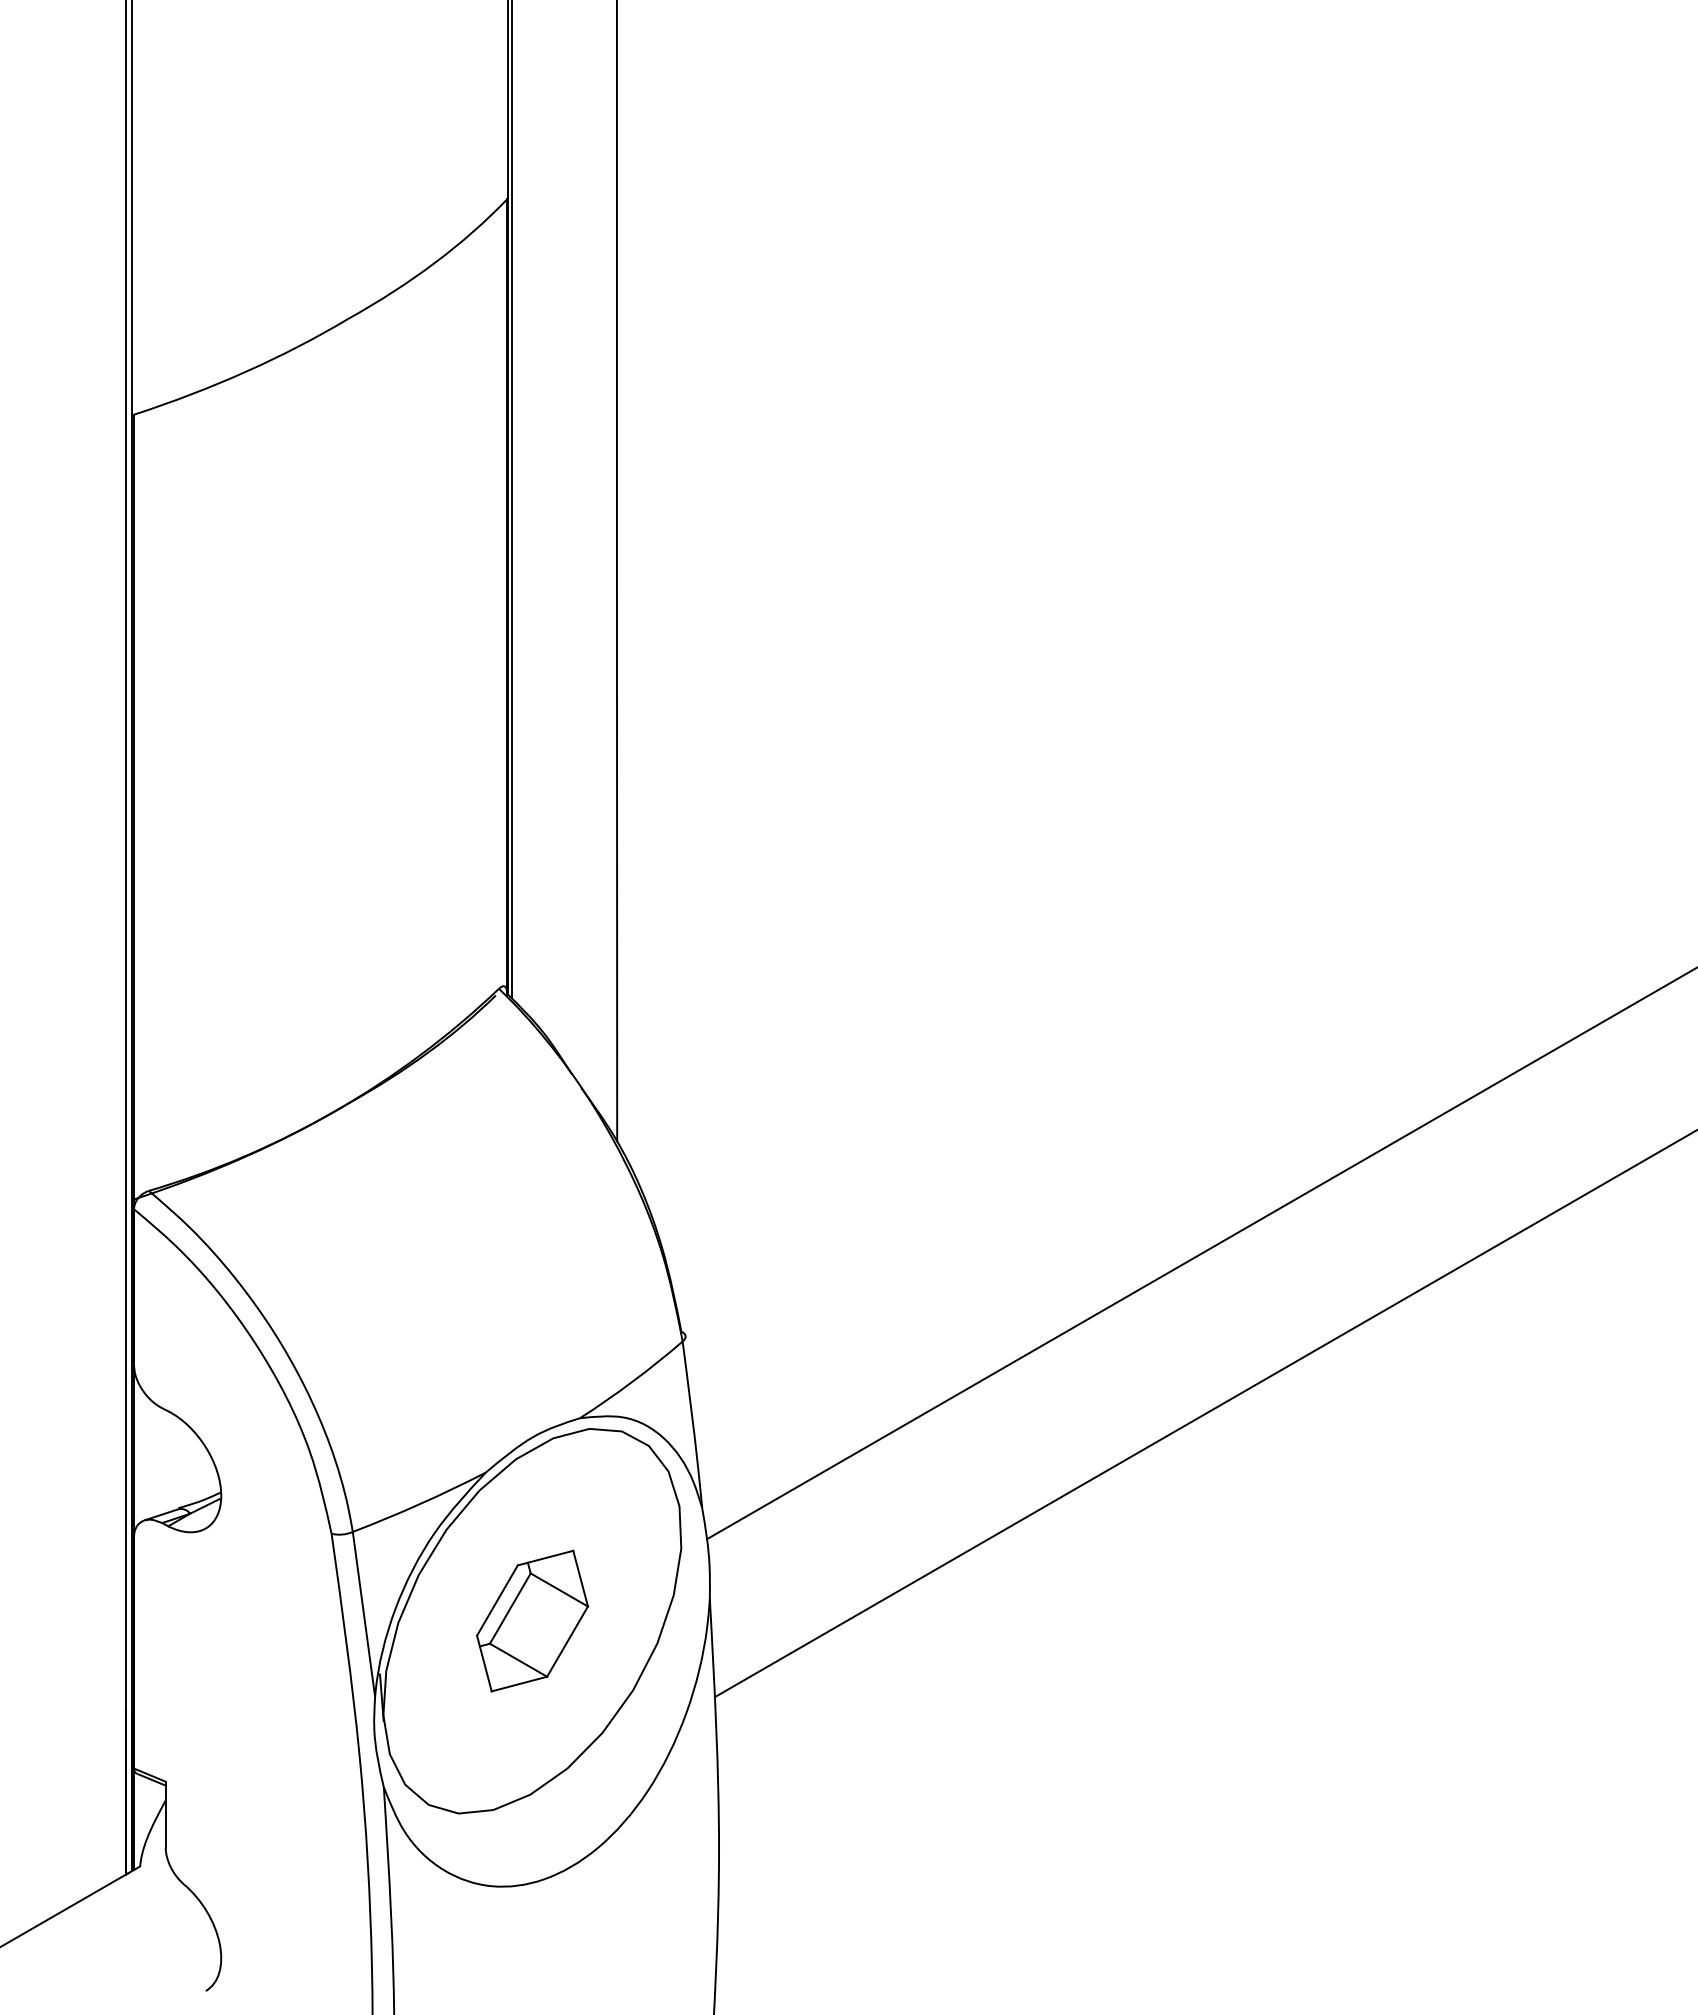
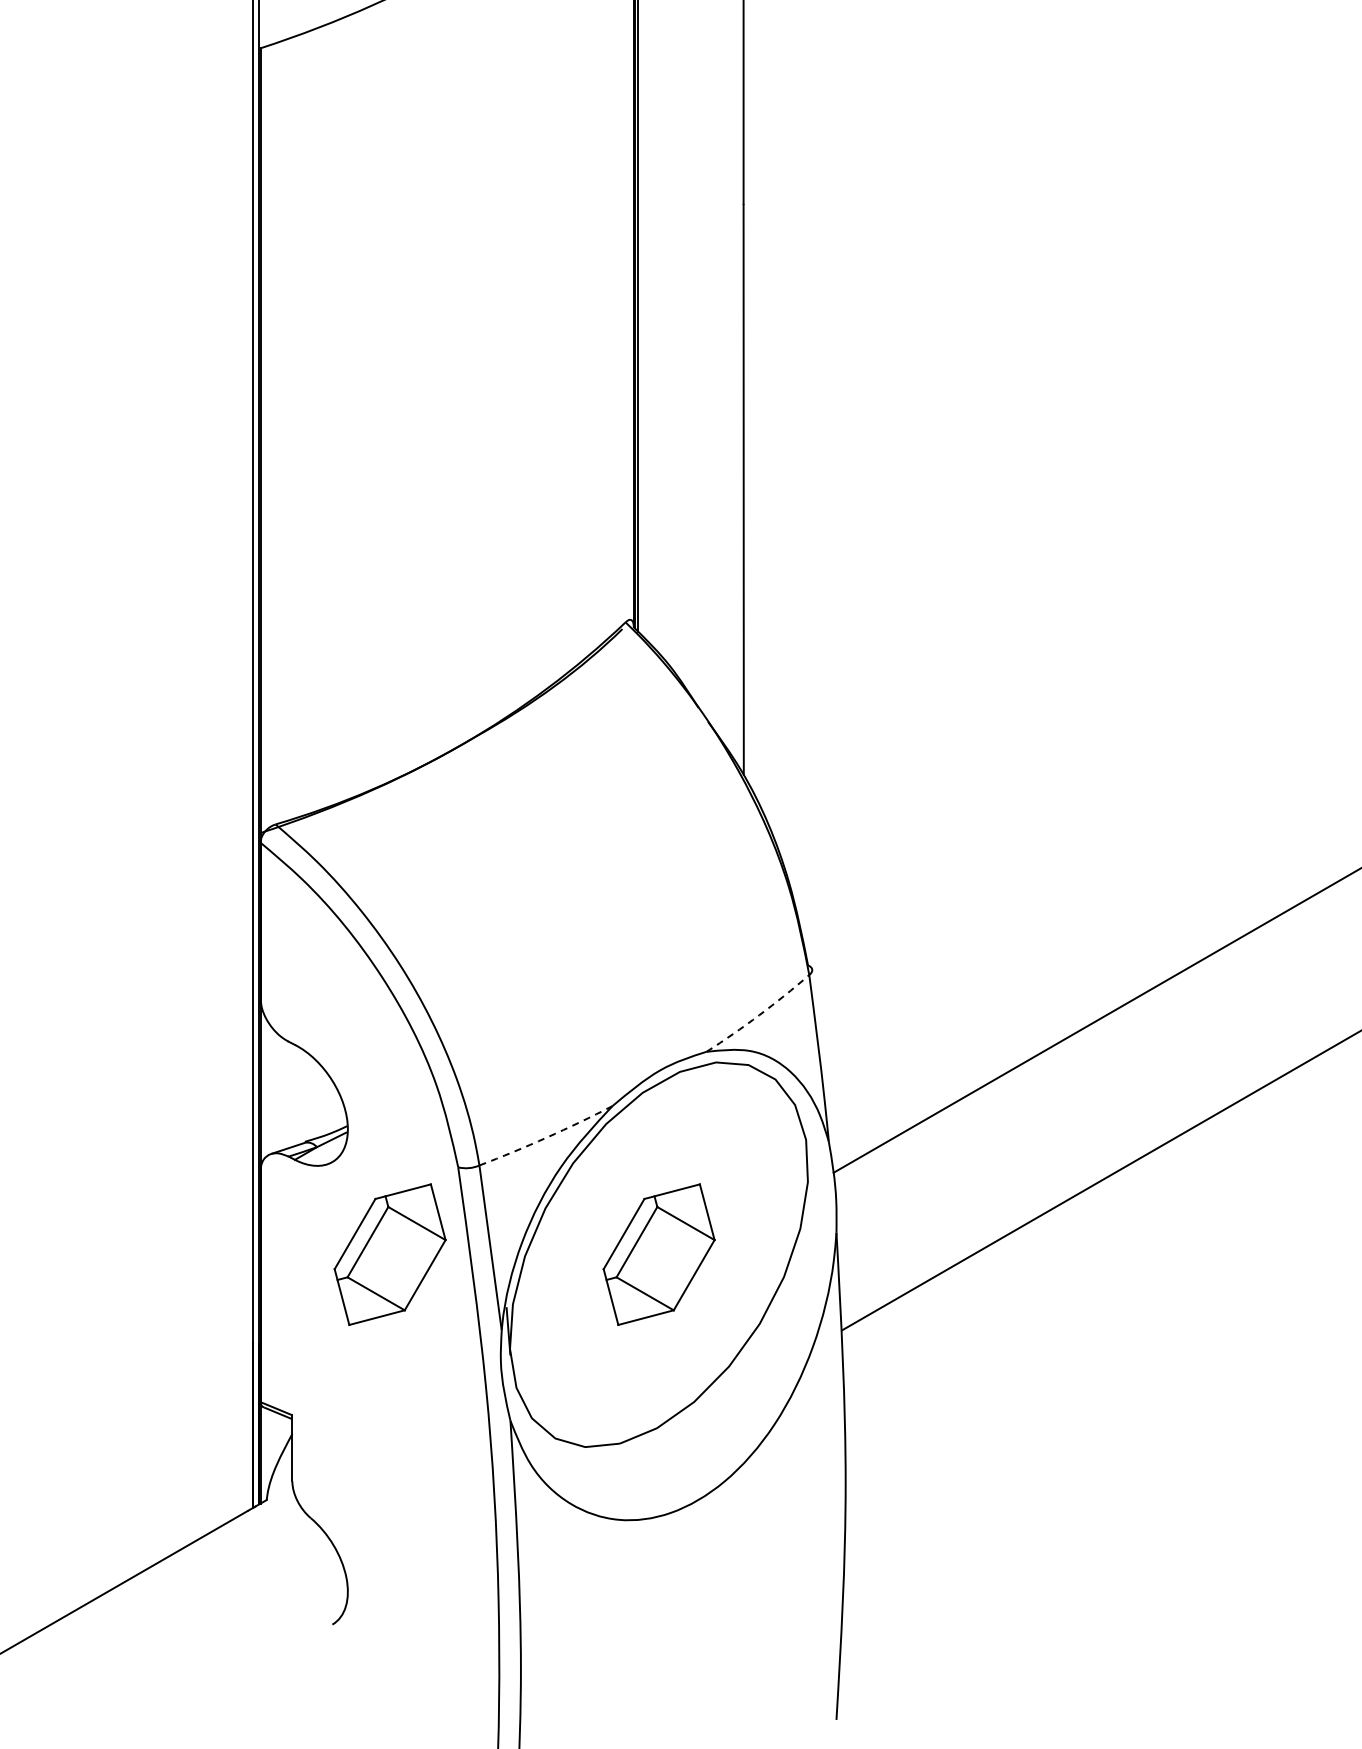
arc: (632, 1381) -> (759, 1015), solid -> dashed
arc: (420, 1504) -> (547, 1138), solid -> dashed
part: (263, 1620) -> (390, 1254), added

